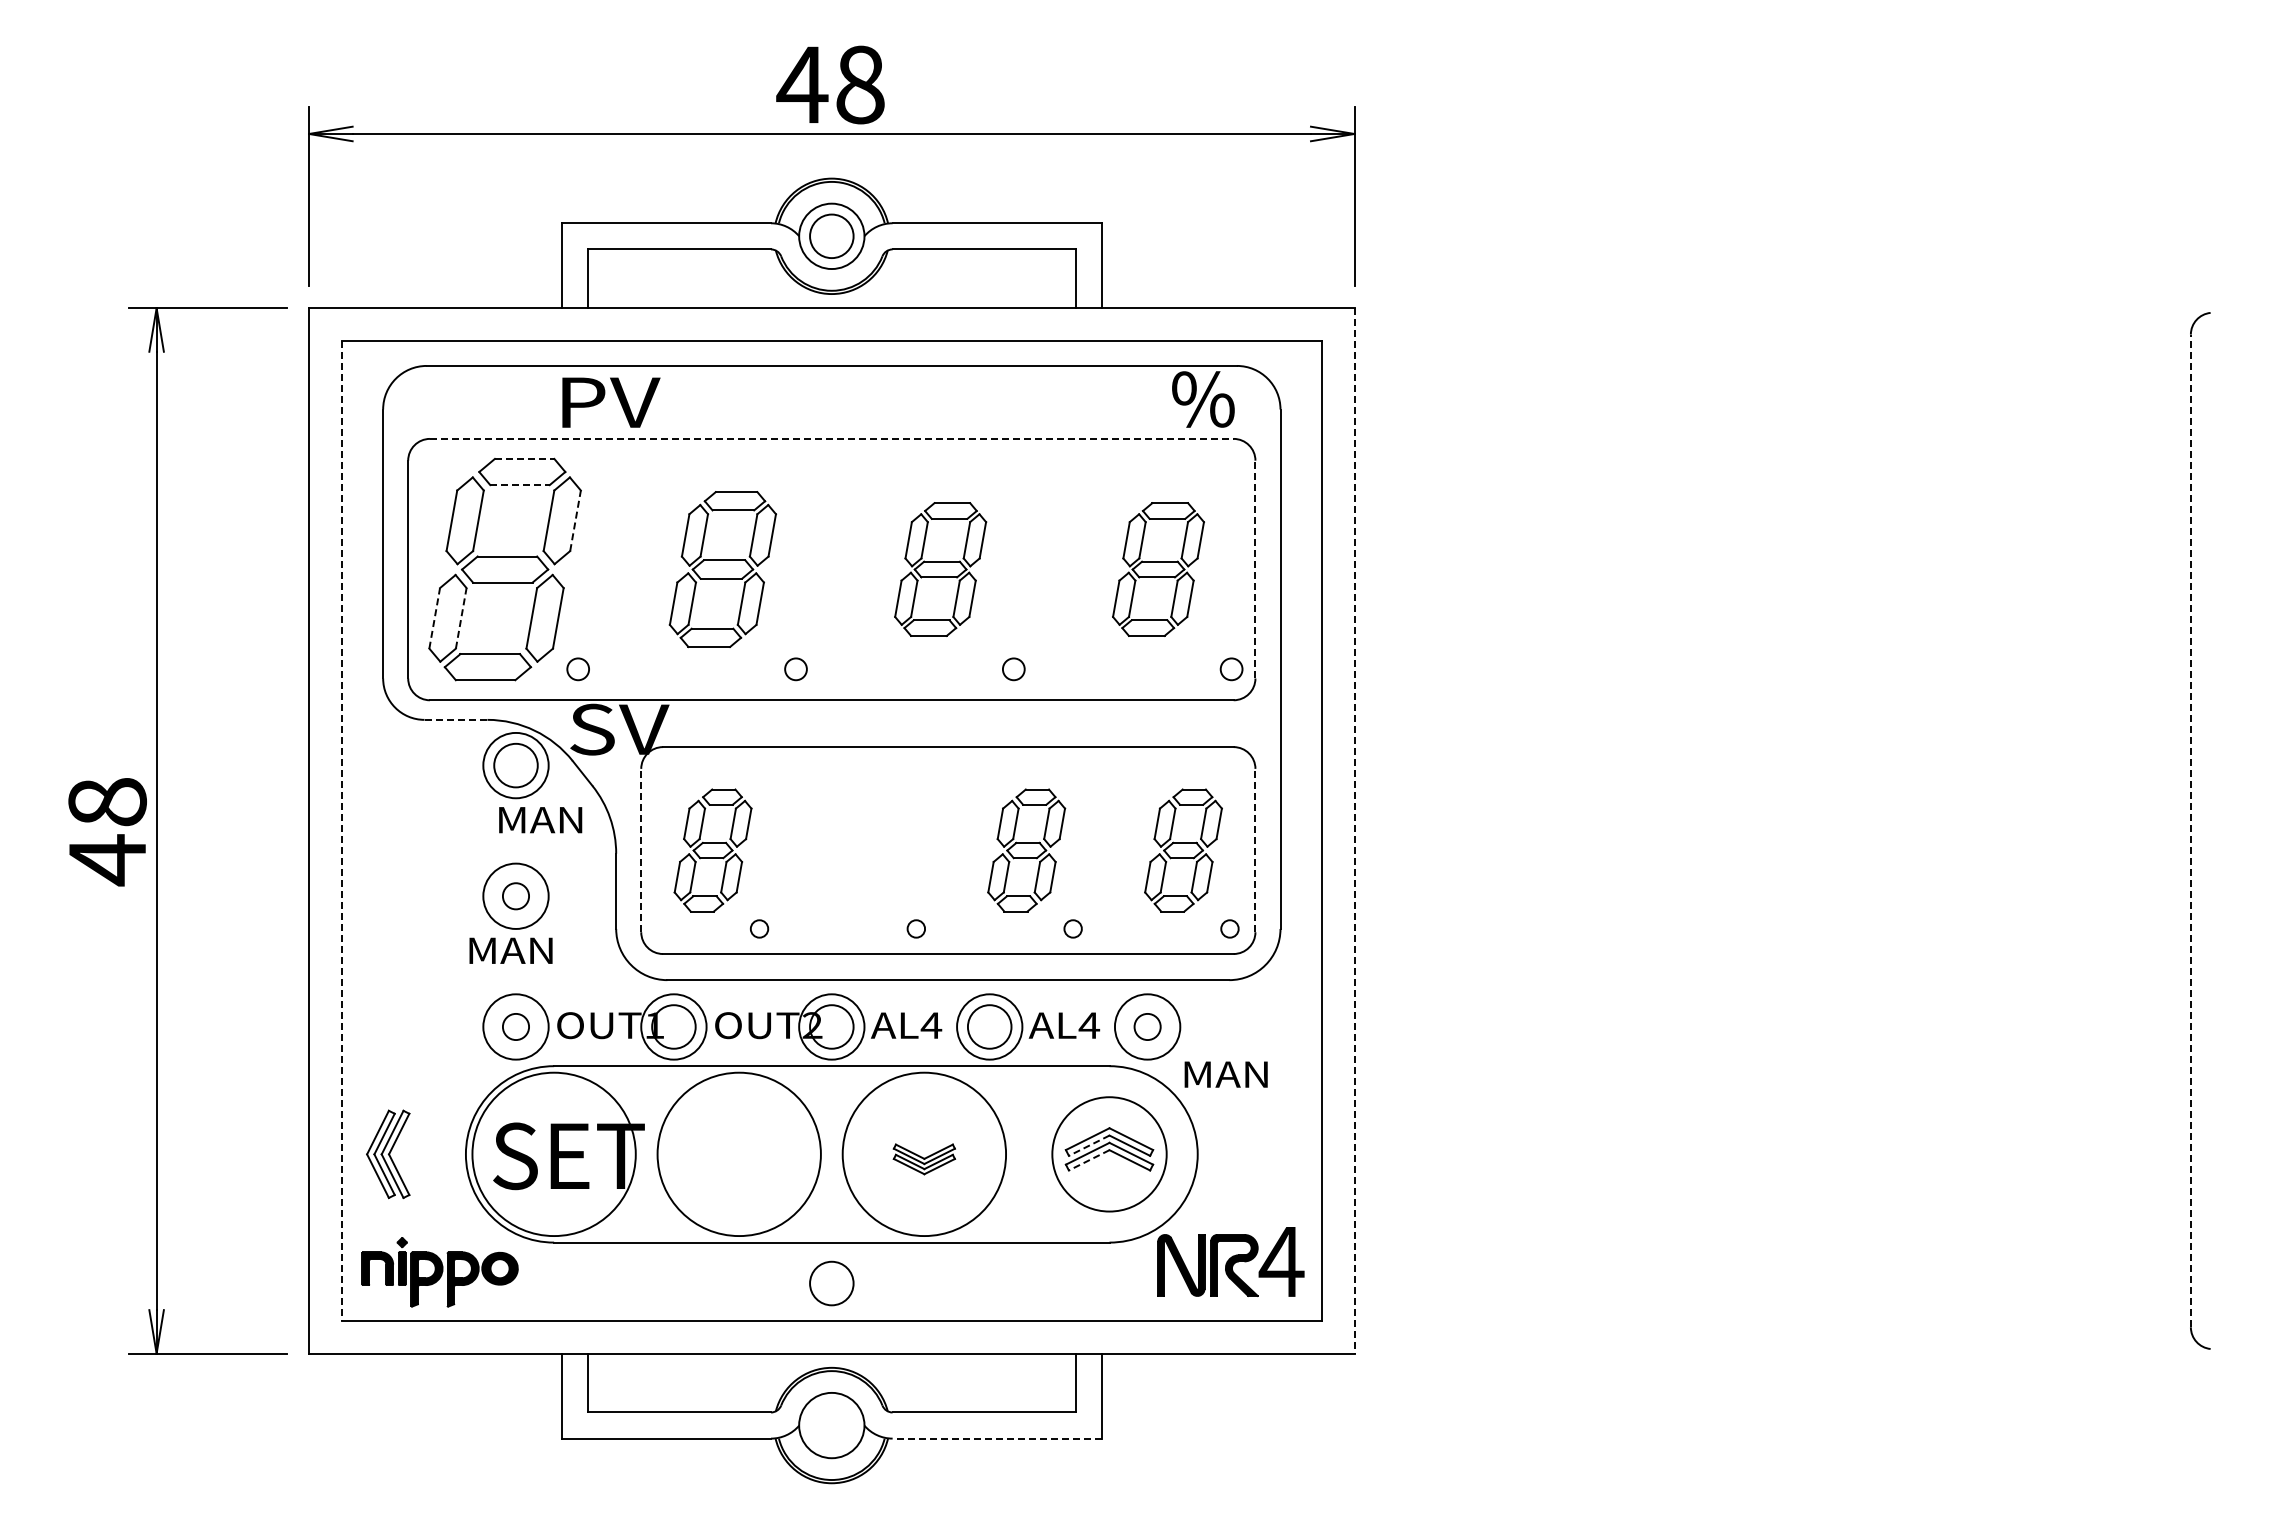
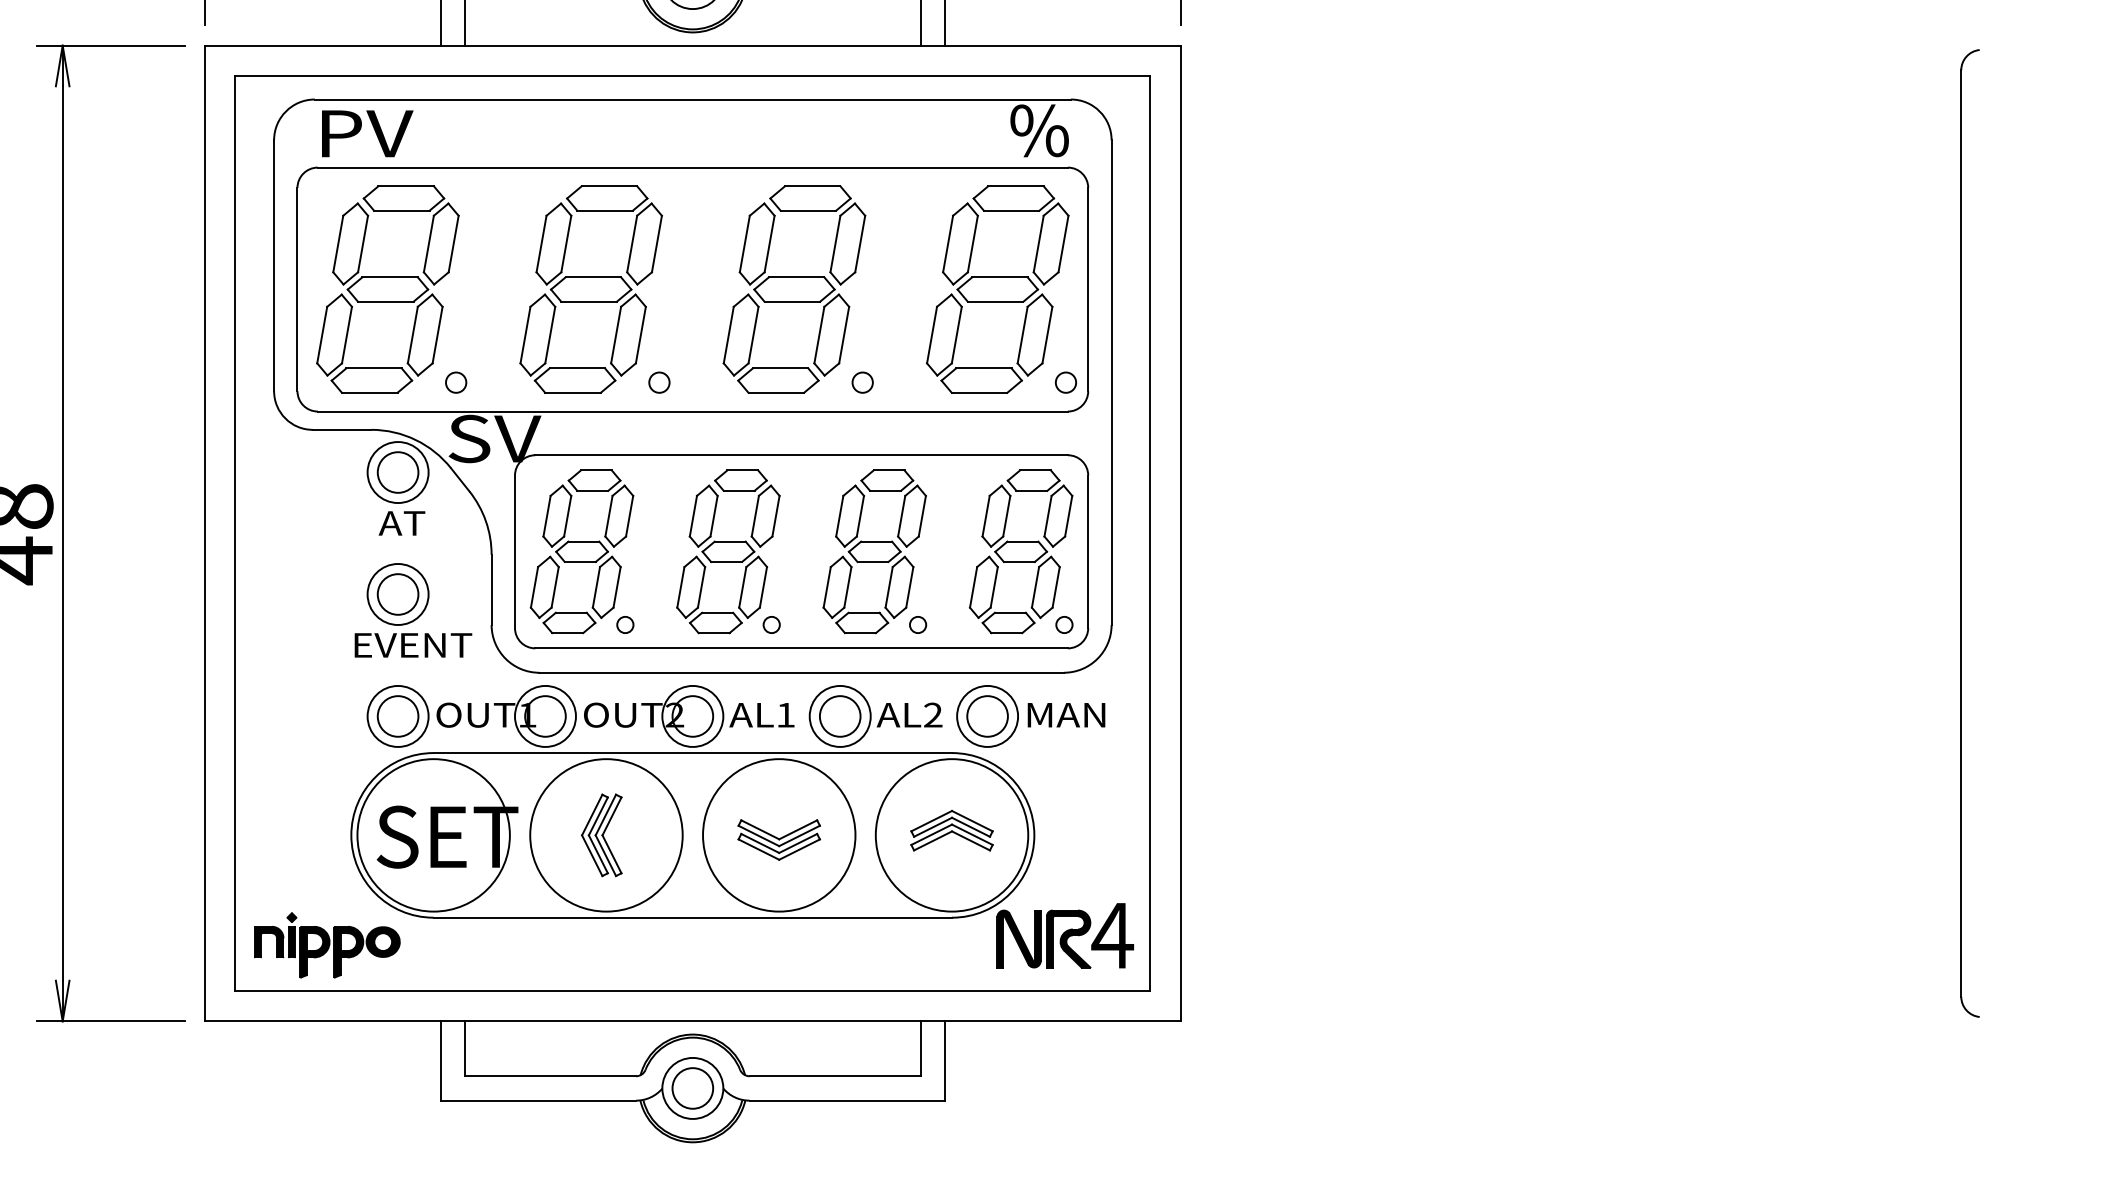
text: (611, 402) -> (367, 133), moved
line: (831, 438) -> (692, 167), dashed -> solid
line: (524, 458) -> (406, 185), dashed -> solid
line: (520, 485) -> (402, 211), dashed -> solid
line: (575, 520) -> (453, 243), dashed -> solid
part: (722, 569) -> (590, 289), size x1.43
part: (940, 569) -> (794, 289), size x1.67
part: (1158, 569) -> (997, 289), size x1.67
line: (1255, 569) -> (1088, 289), dashed -> solid
line: (434, 618) -> (322, 335), dashed -> solid
line: (461, 618) -> (347, 335), dashed -> solid
line: (456, 719) -> (342, 429), dashed -> solid
text: (538, 820) -> (419, 523), MAN -> AT
line: (1354, 830) -> (1180, 533), dashed -> solid
line: (2190, 830) -> (1960, 533), dashed -> solid
line: (341, 831) -> (235, 534), dashed -> solid
line: (641, 850) -> (515, 551), dashed -> solid
part: (712, 850) -> (581, 551), size x1.43
part: (869, 850) -> (728, 551), added
part: (1026, 850) -> (874, 551), size x1.43
part: (1183, 850) -> (1021, 551), size x1.43
line: (1255, 850) -> (1088, 551), dashed -> solid
circle: (515, 896) -> (397, 594), size x1.67
text: (533, 950) -> (414, 645), MAN -> EVENT
text: (931, 1025) -> (785, 715), AL4 -> AL1
text: (1089, 1025) -> (933, 715), AL4 -> AL2
circle: (515, 1026) -> (397, 716), size x1.67
circle: (1147, 1026) -> (987, 716), size x1.67
text: (1225, 1074) -> (1065, 715), moved
line: (1089, 1145) -> (933, 827), dashed -> solid
part: (388, 1154) -> (602, 835), moved
circle: (1109, 1154) -> (952, 835), size x1.43
part: (924, 1159) -> (779, 840), size x1.43
line: (1089, 1160) -> (933, 841), dashed -> solid
circle: (831, 1283) -> (692, 1088), moved
line: (997, 1438) -> (847, 1100), dashed -> solid

